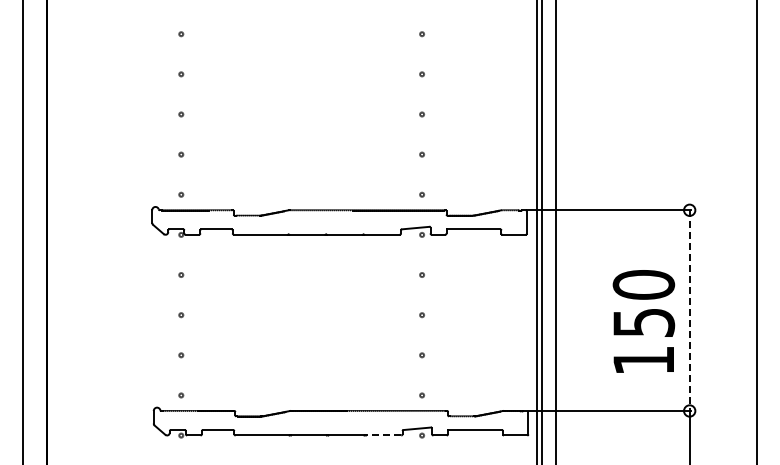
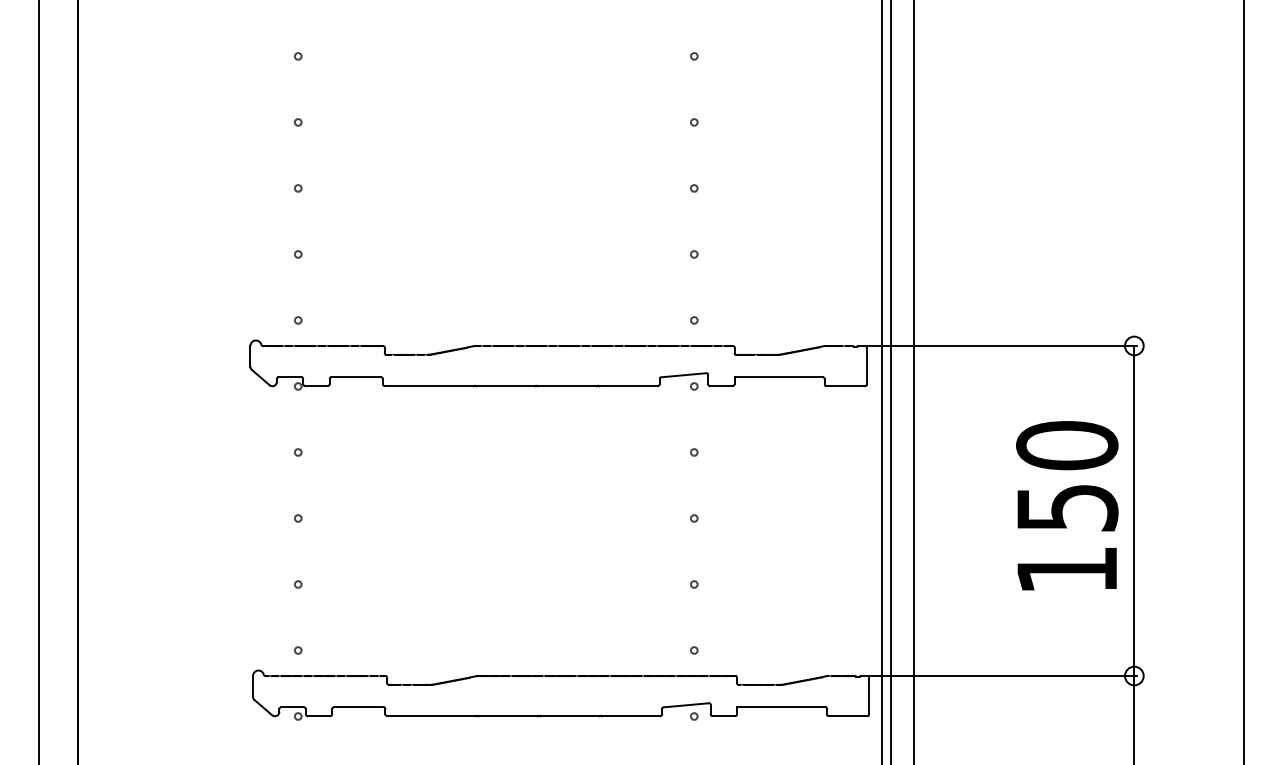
line: (689, 311) -> (1134, 512), dashed -> solid
text: (643, 321) -> (1066, 505), moved
line: (383, 435) -> (630, 716), dashed -> solid

